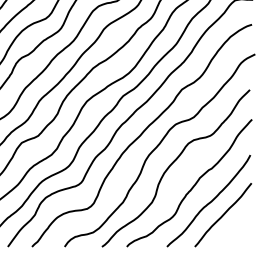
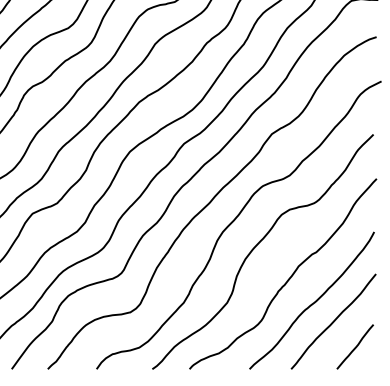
line: (237, 231) -> (354, 346), added

